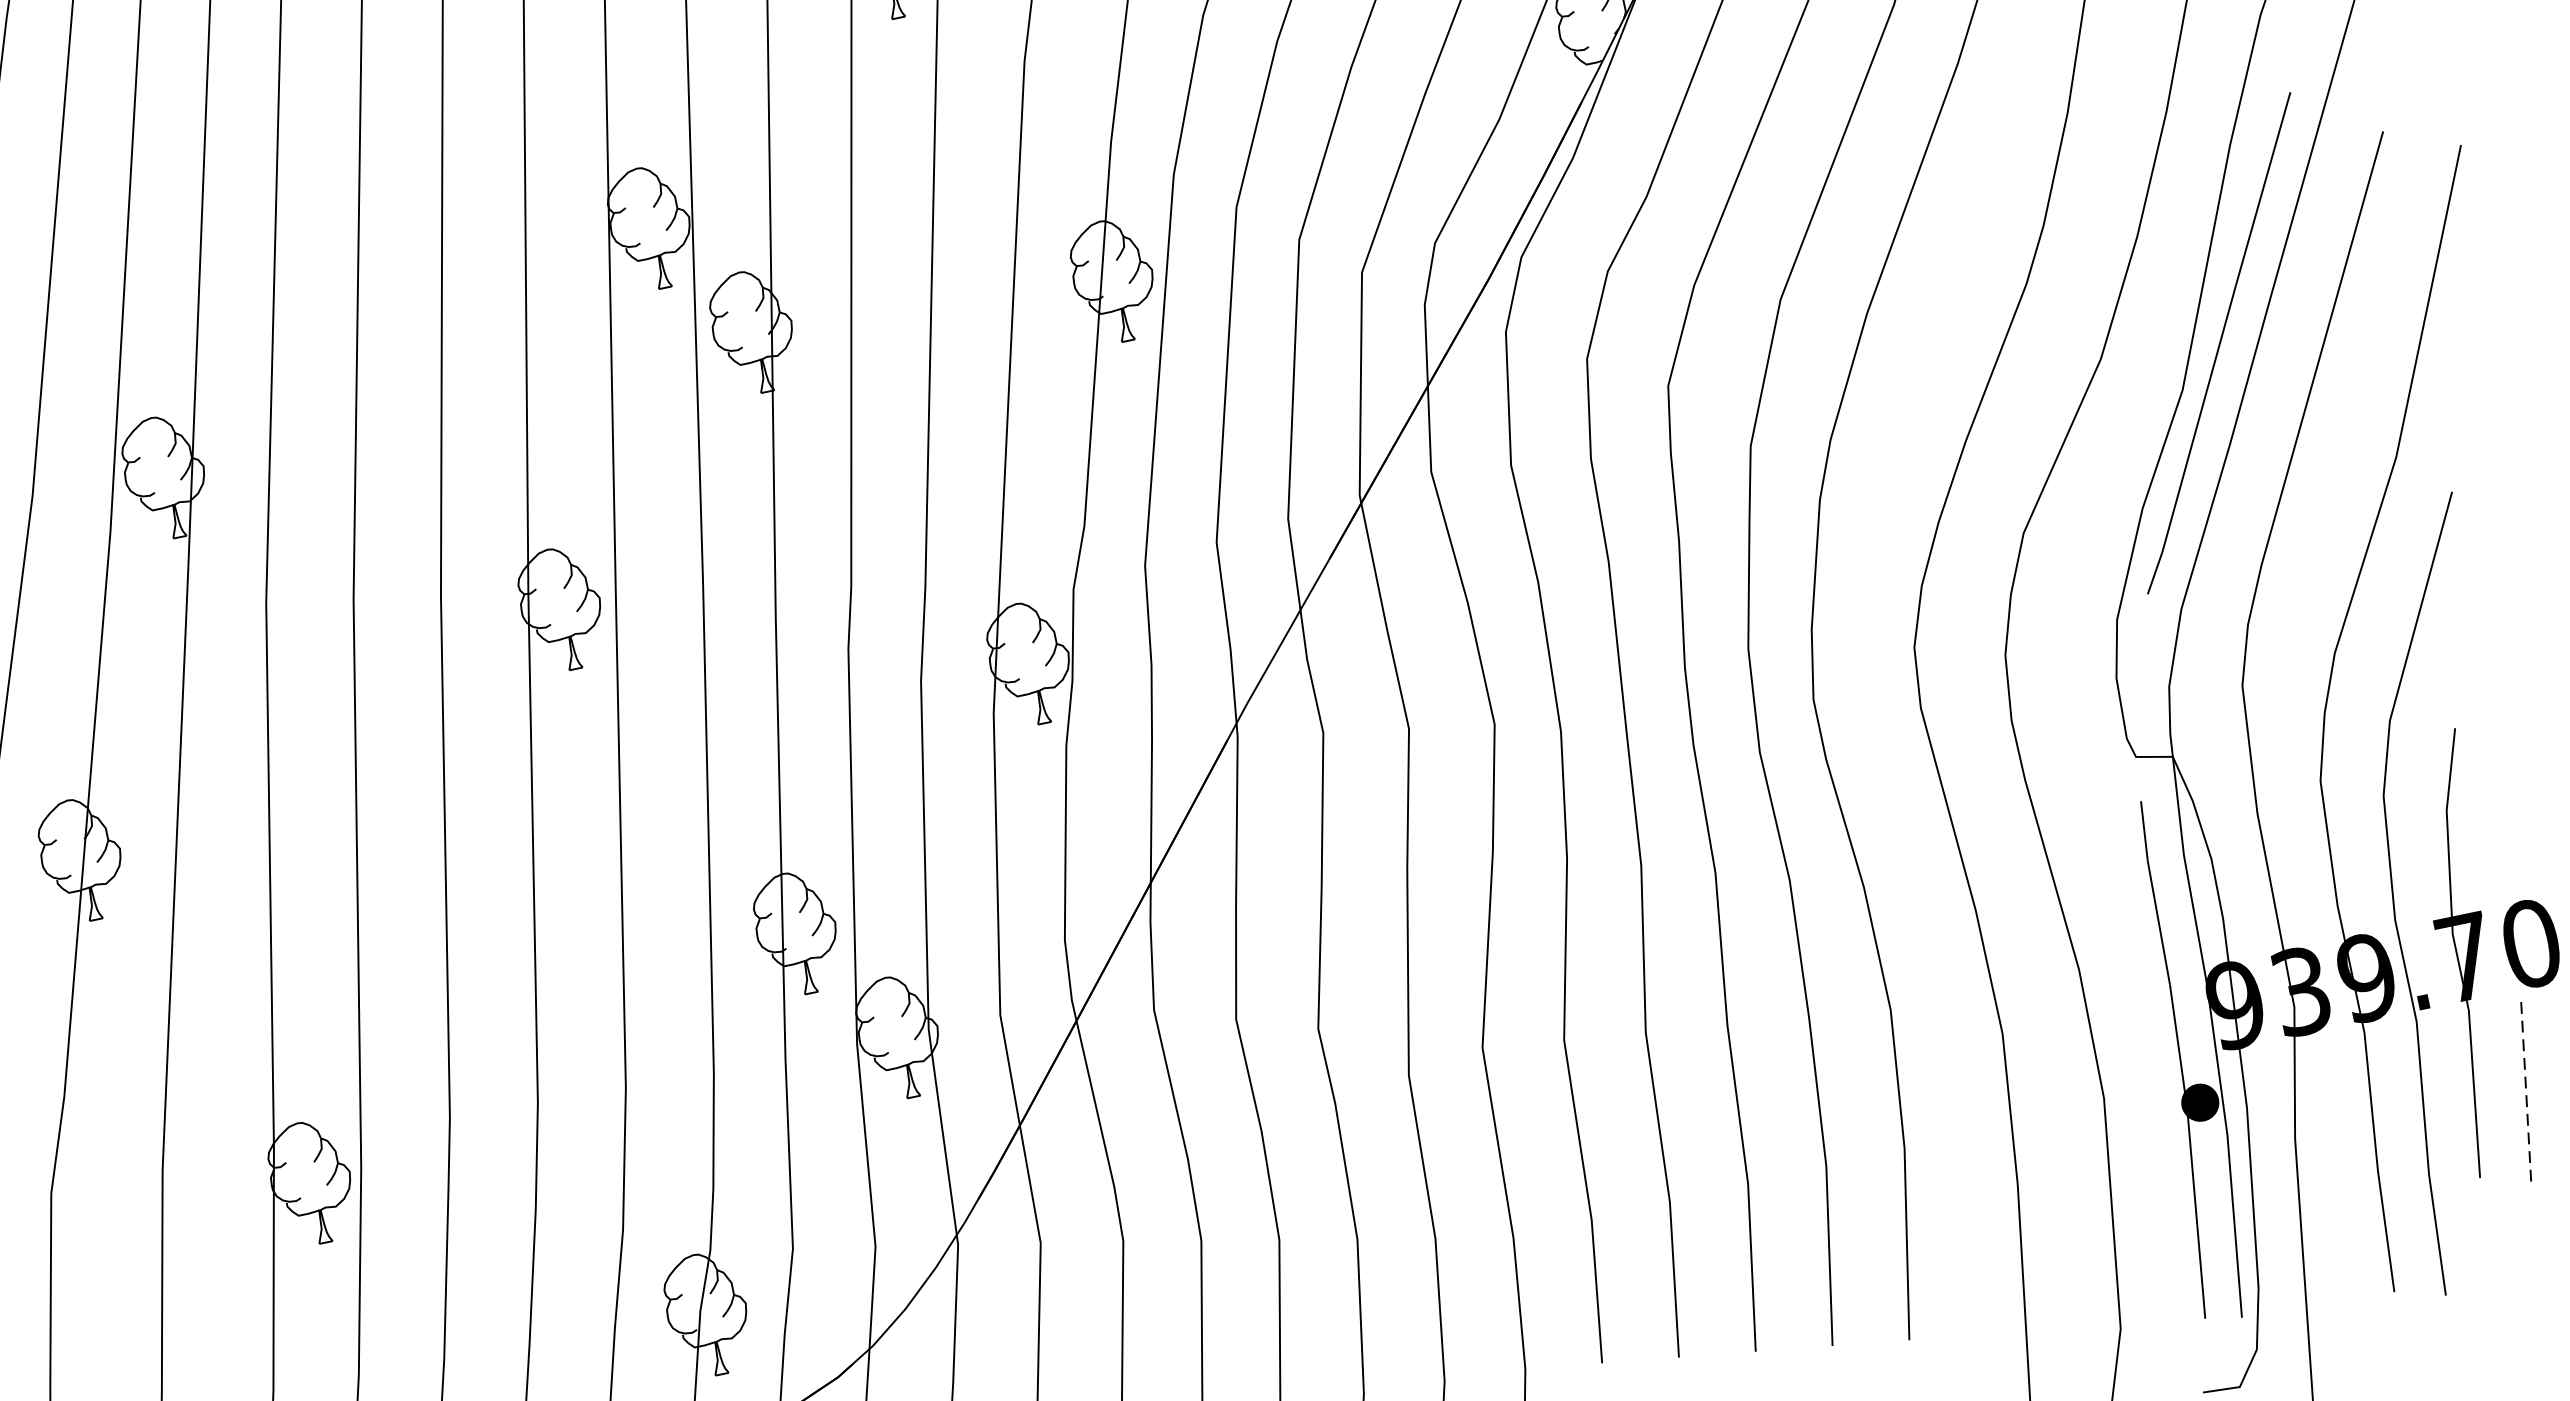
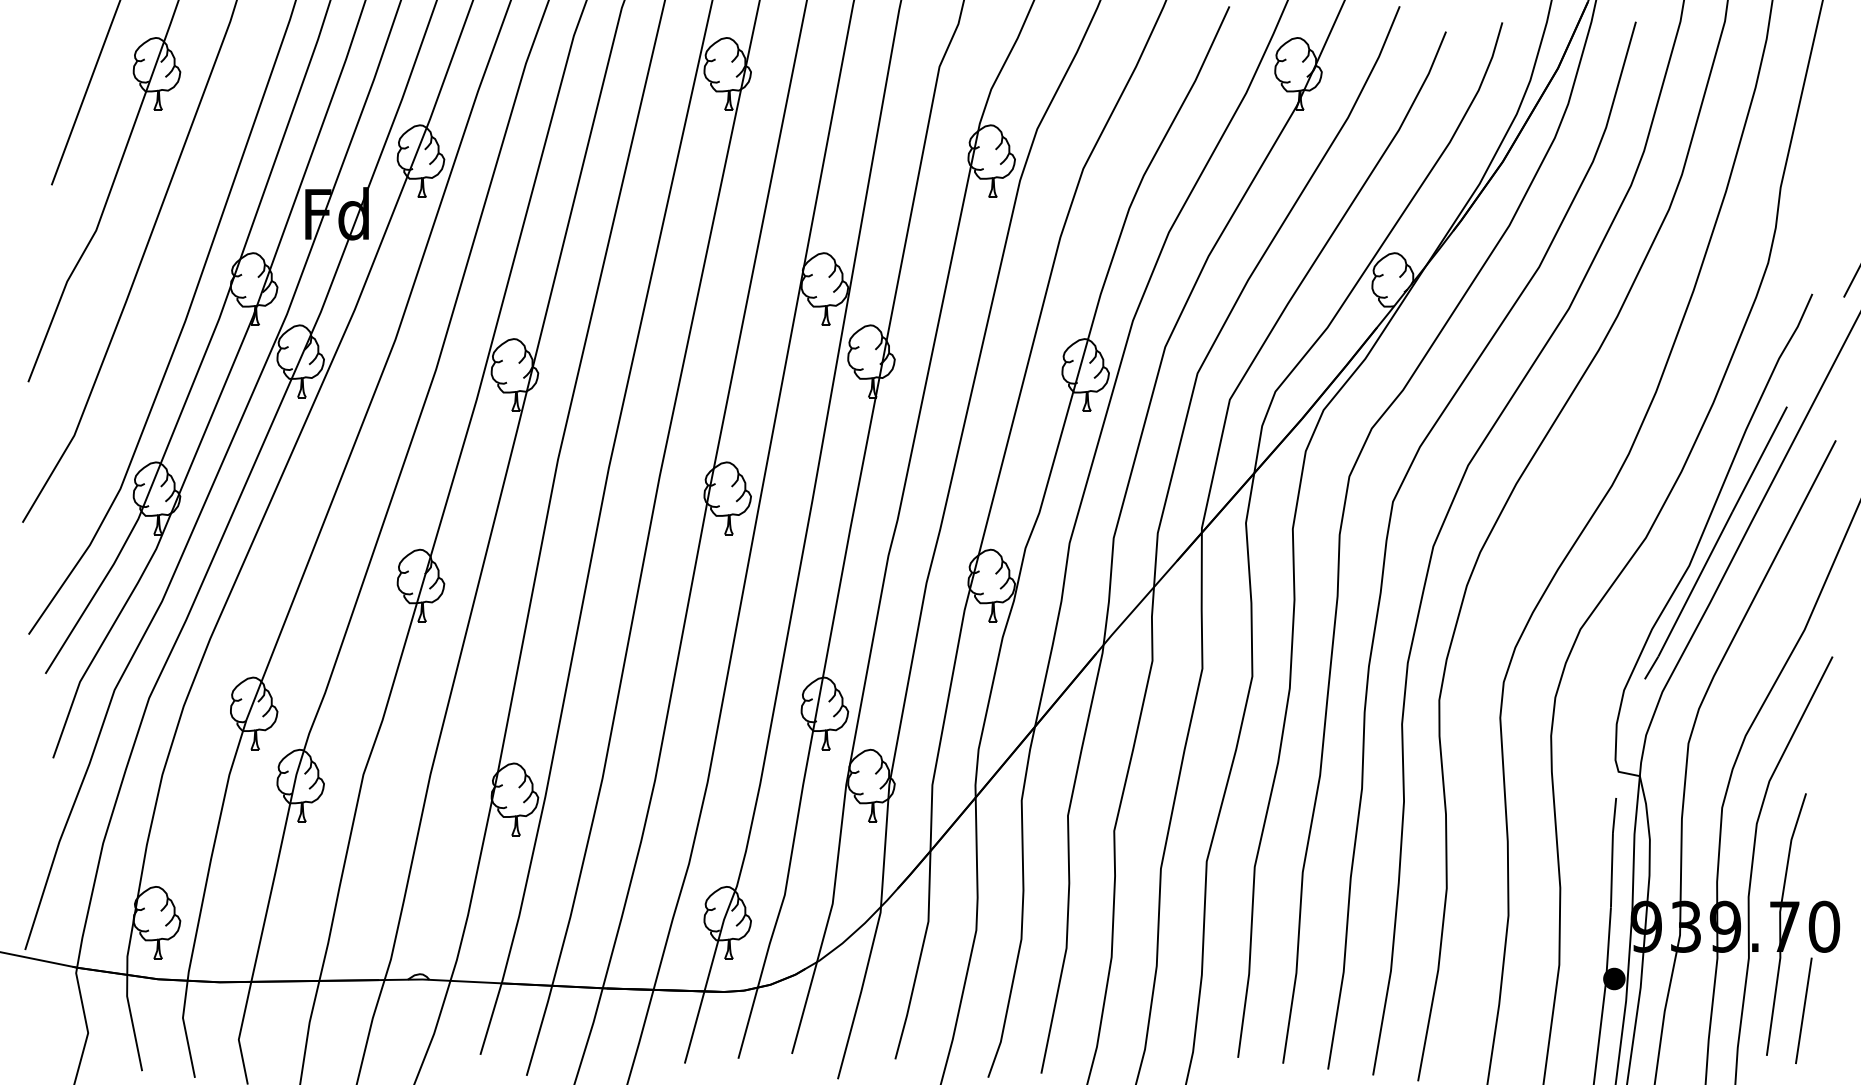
line: (2525, 1089) -> (1803, 1010), dashed -> solid

